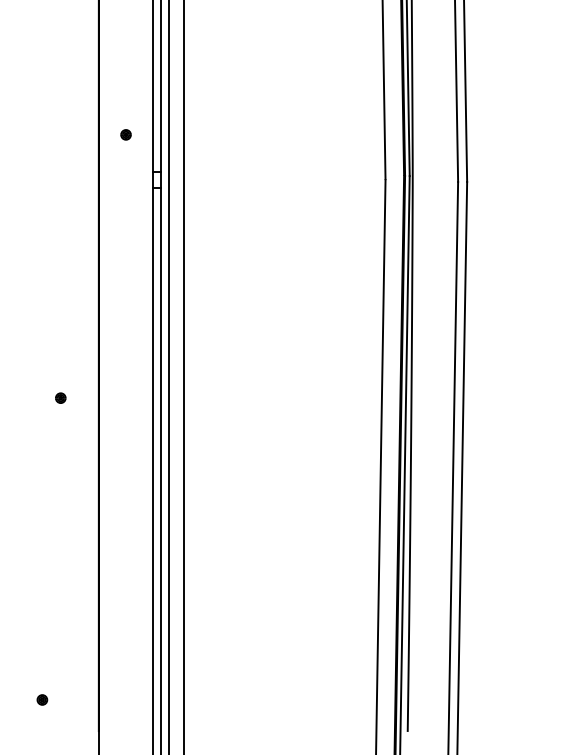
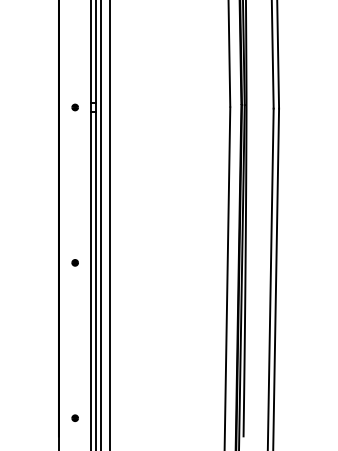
part: (124, 134) -> (74, 107), moved
part: (59, 397) -> (74, 262), moved
part: (41, 698) -> (74, 417), moved

